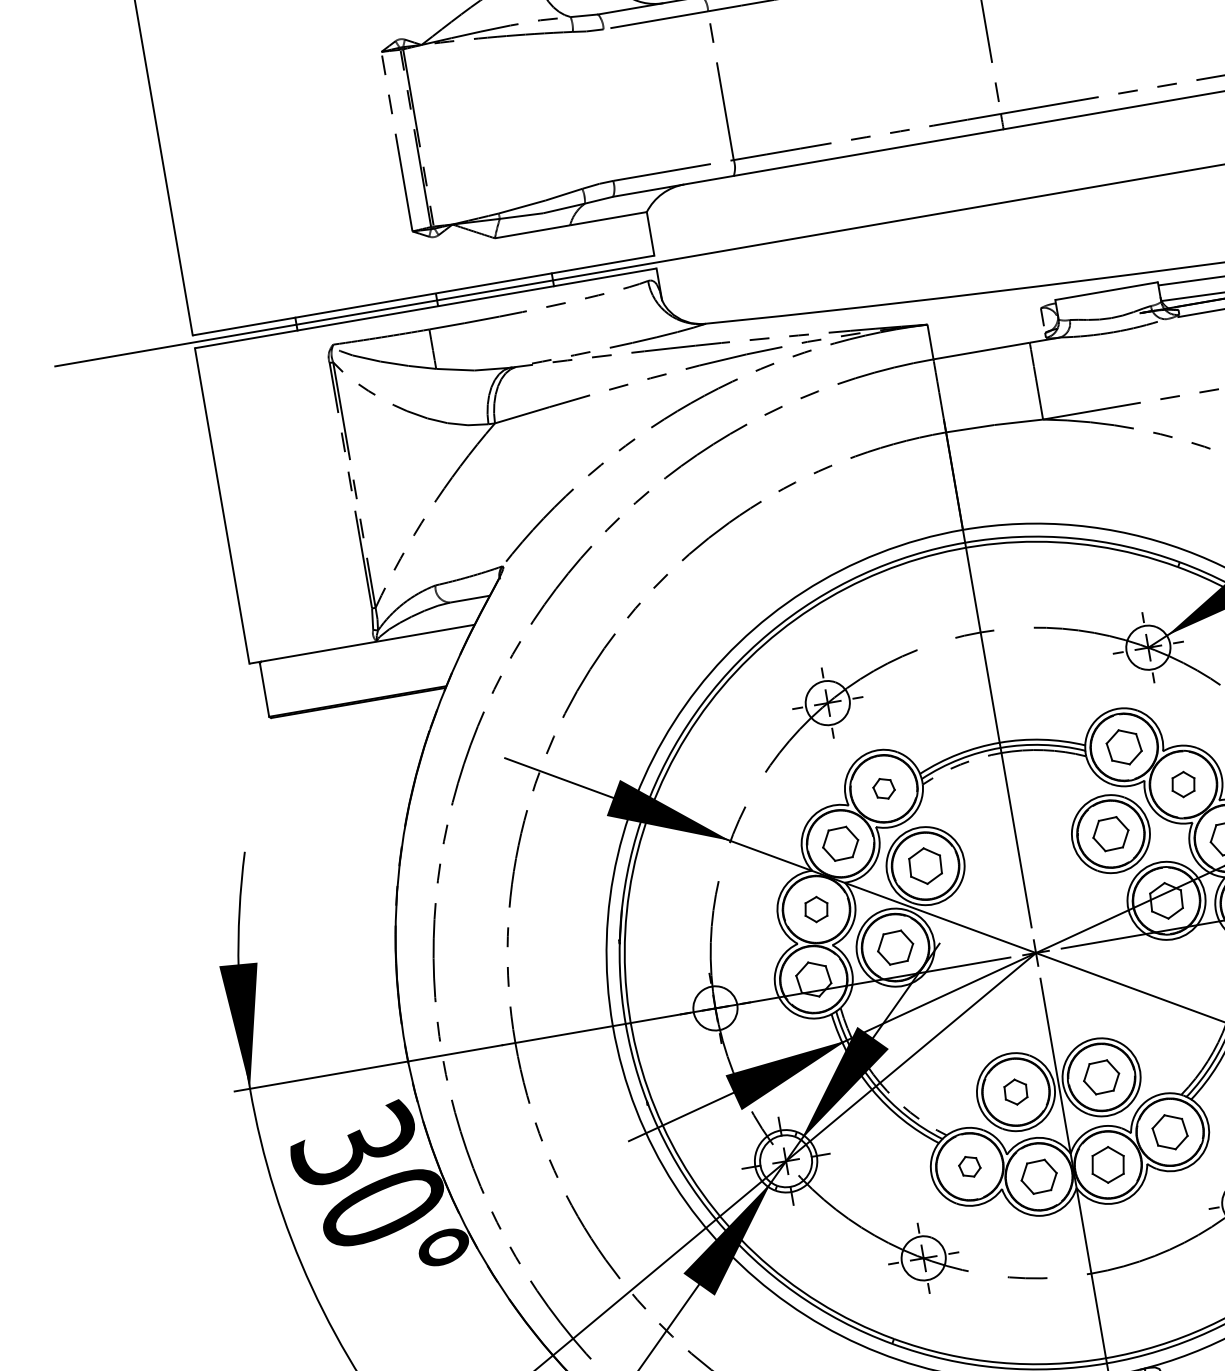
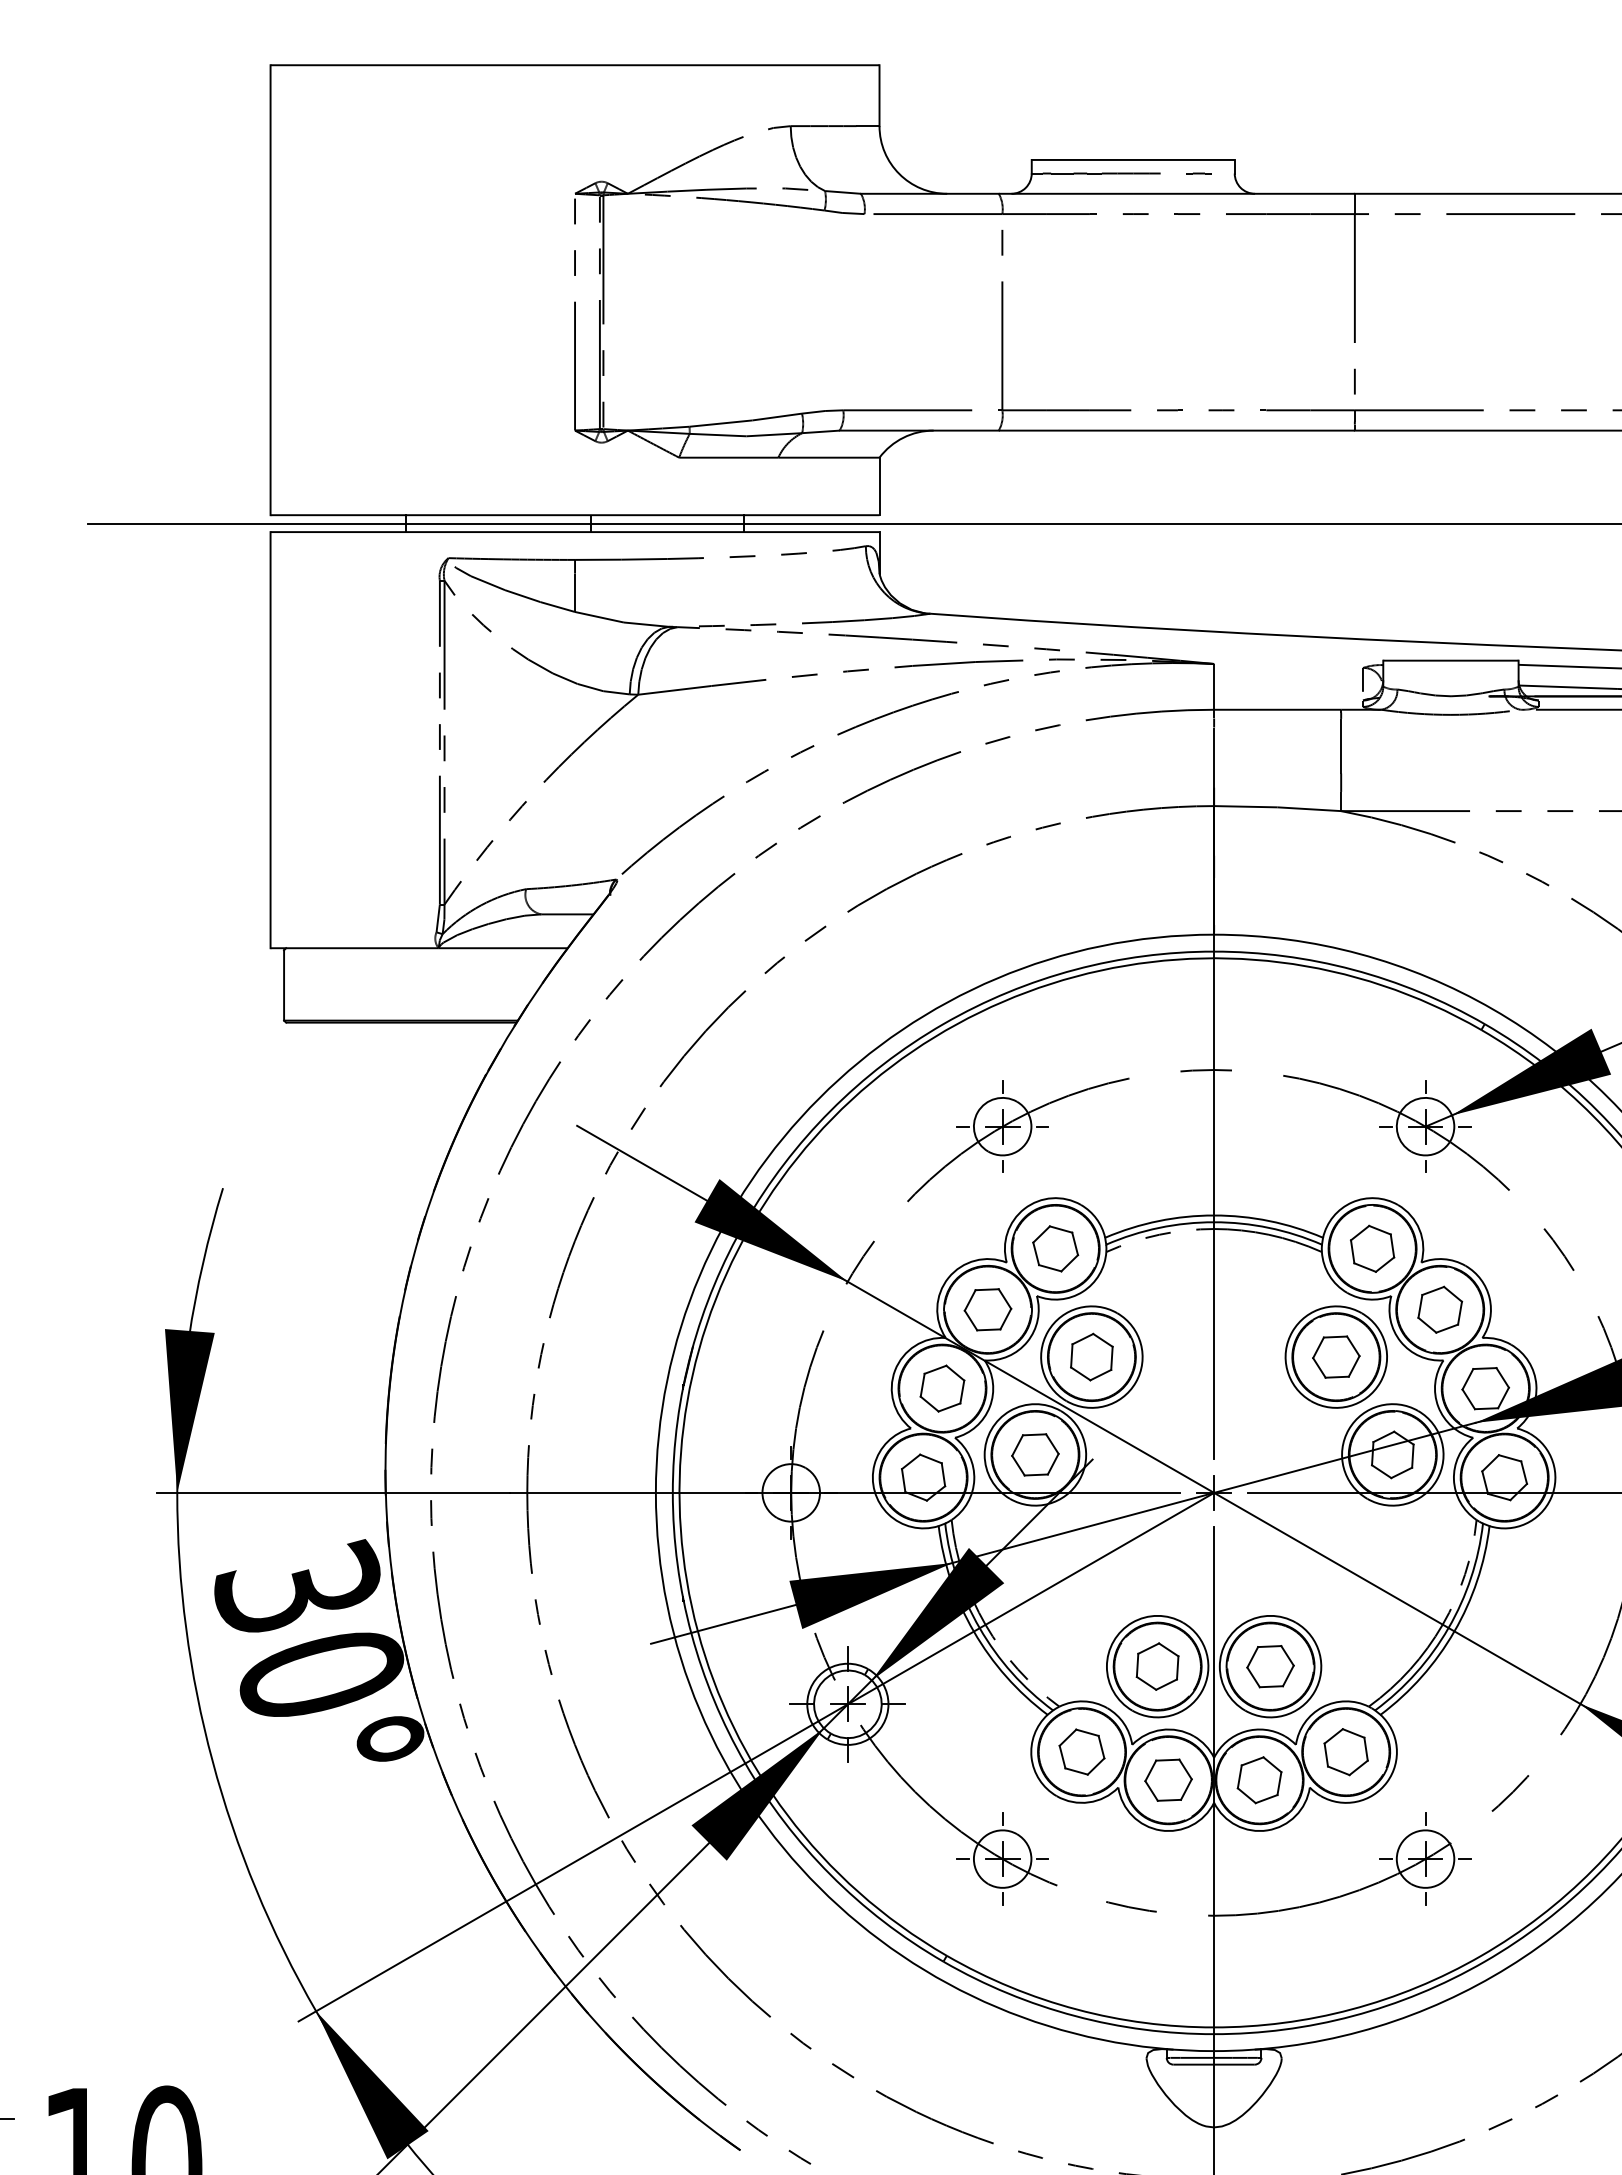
part: (1183, 784) -> (1440, 1309), size x1.43
part: (883, 788) -> (1055, 1248), size x1.67
part: (816, 909) -> (942, 1388), size x1.43
part: (1015, 1092) -> (1157, 1666), size x1.43
part: (969, 1166) -> (1081, 1751), size x1.67

